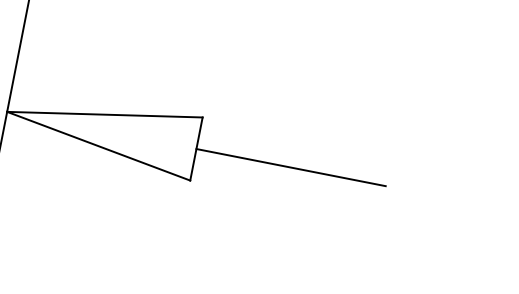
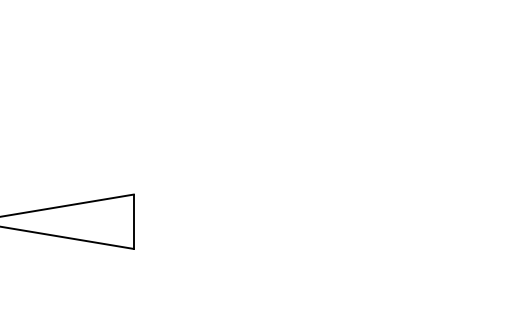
line: (290, 167) -> (214, 221), removed

